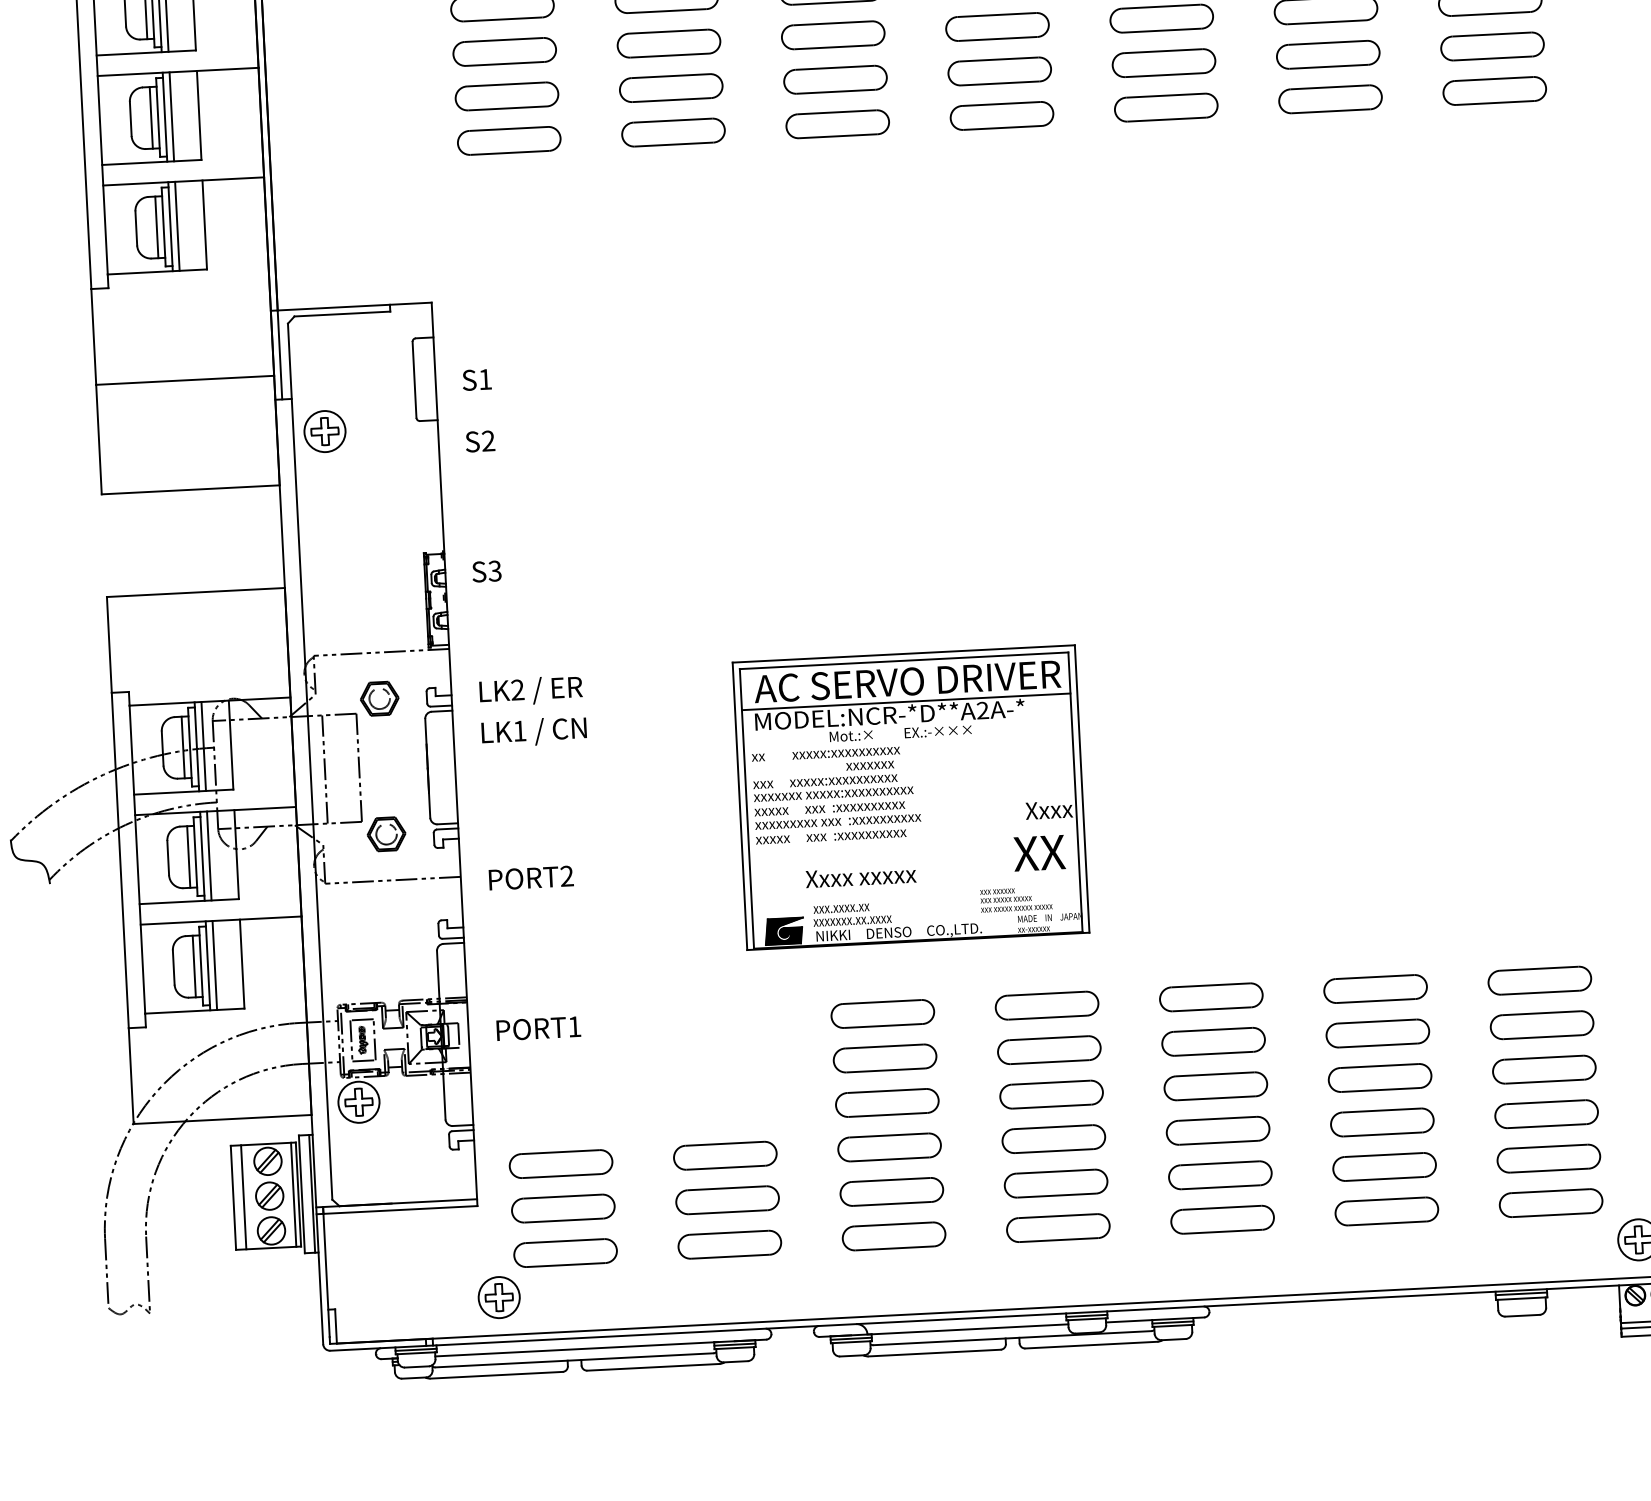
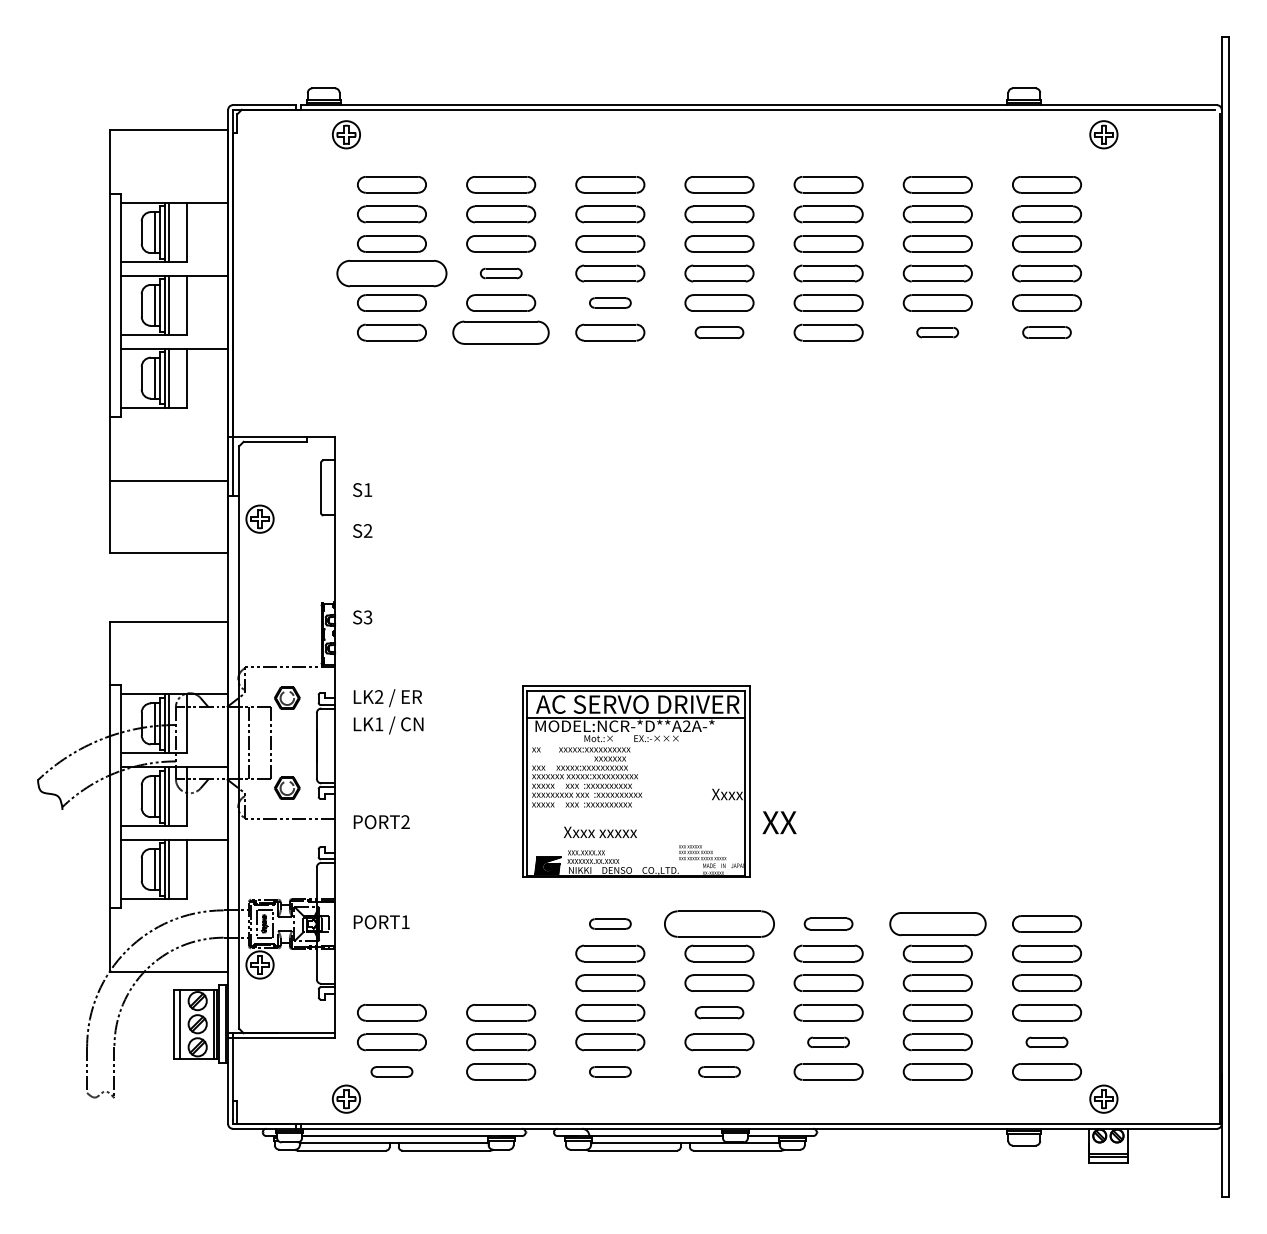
part: (669, 43) -> (501, 273), size x0.6
part: (504, 51) -> (391, 273), size x1.6
part: (835, 78) -> (610, 302), size x0.6
part: (1493, 90) -> (1046, 332), size x0.7
part: (1329, 99) -> (937, 332), size x0.6
part: (1002, 115) -> (719, 332), size x0.7
part: (674, 132) -> (501, 332), size x1.4
text: (1039, 852) -> (779, 822), moved
part: (1375, 988) -> (937, 923), size x1.4
part: (1211, 996) -> (828, 923), size x0.7
part: (1047, 1004) -> (719, 923), size x1.6
part: (883, 1013) -> (610, 923), size x0.6
part: (1053, 1138) -> (719, 1012), size x0.7
part: (1548, 1158) -> (1046, 1042), size x0.6
part: (1220, 1175) -> (828, 1042), size x0.6
part: (1058, 1227) -> (719, 1071), size x0.6
part: (894, 1235) -> (610, 1071), size x0.6
part: (564, 1252) -> (391, 1071), size x0.6

